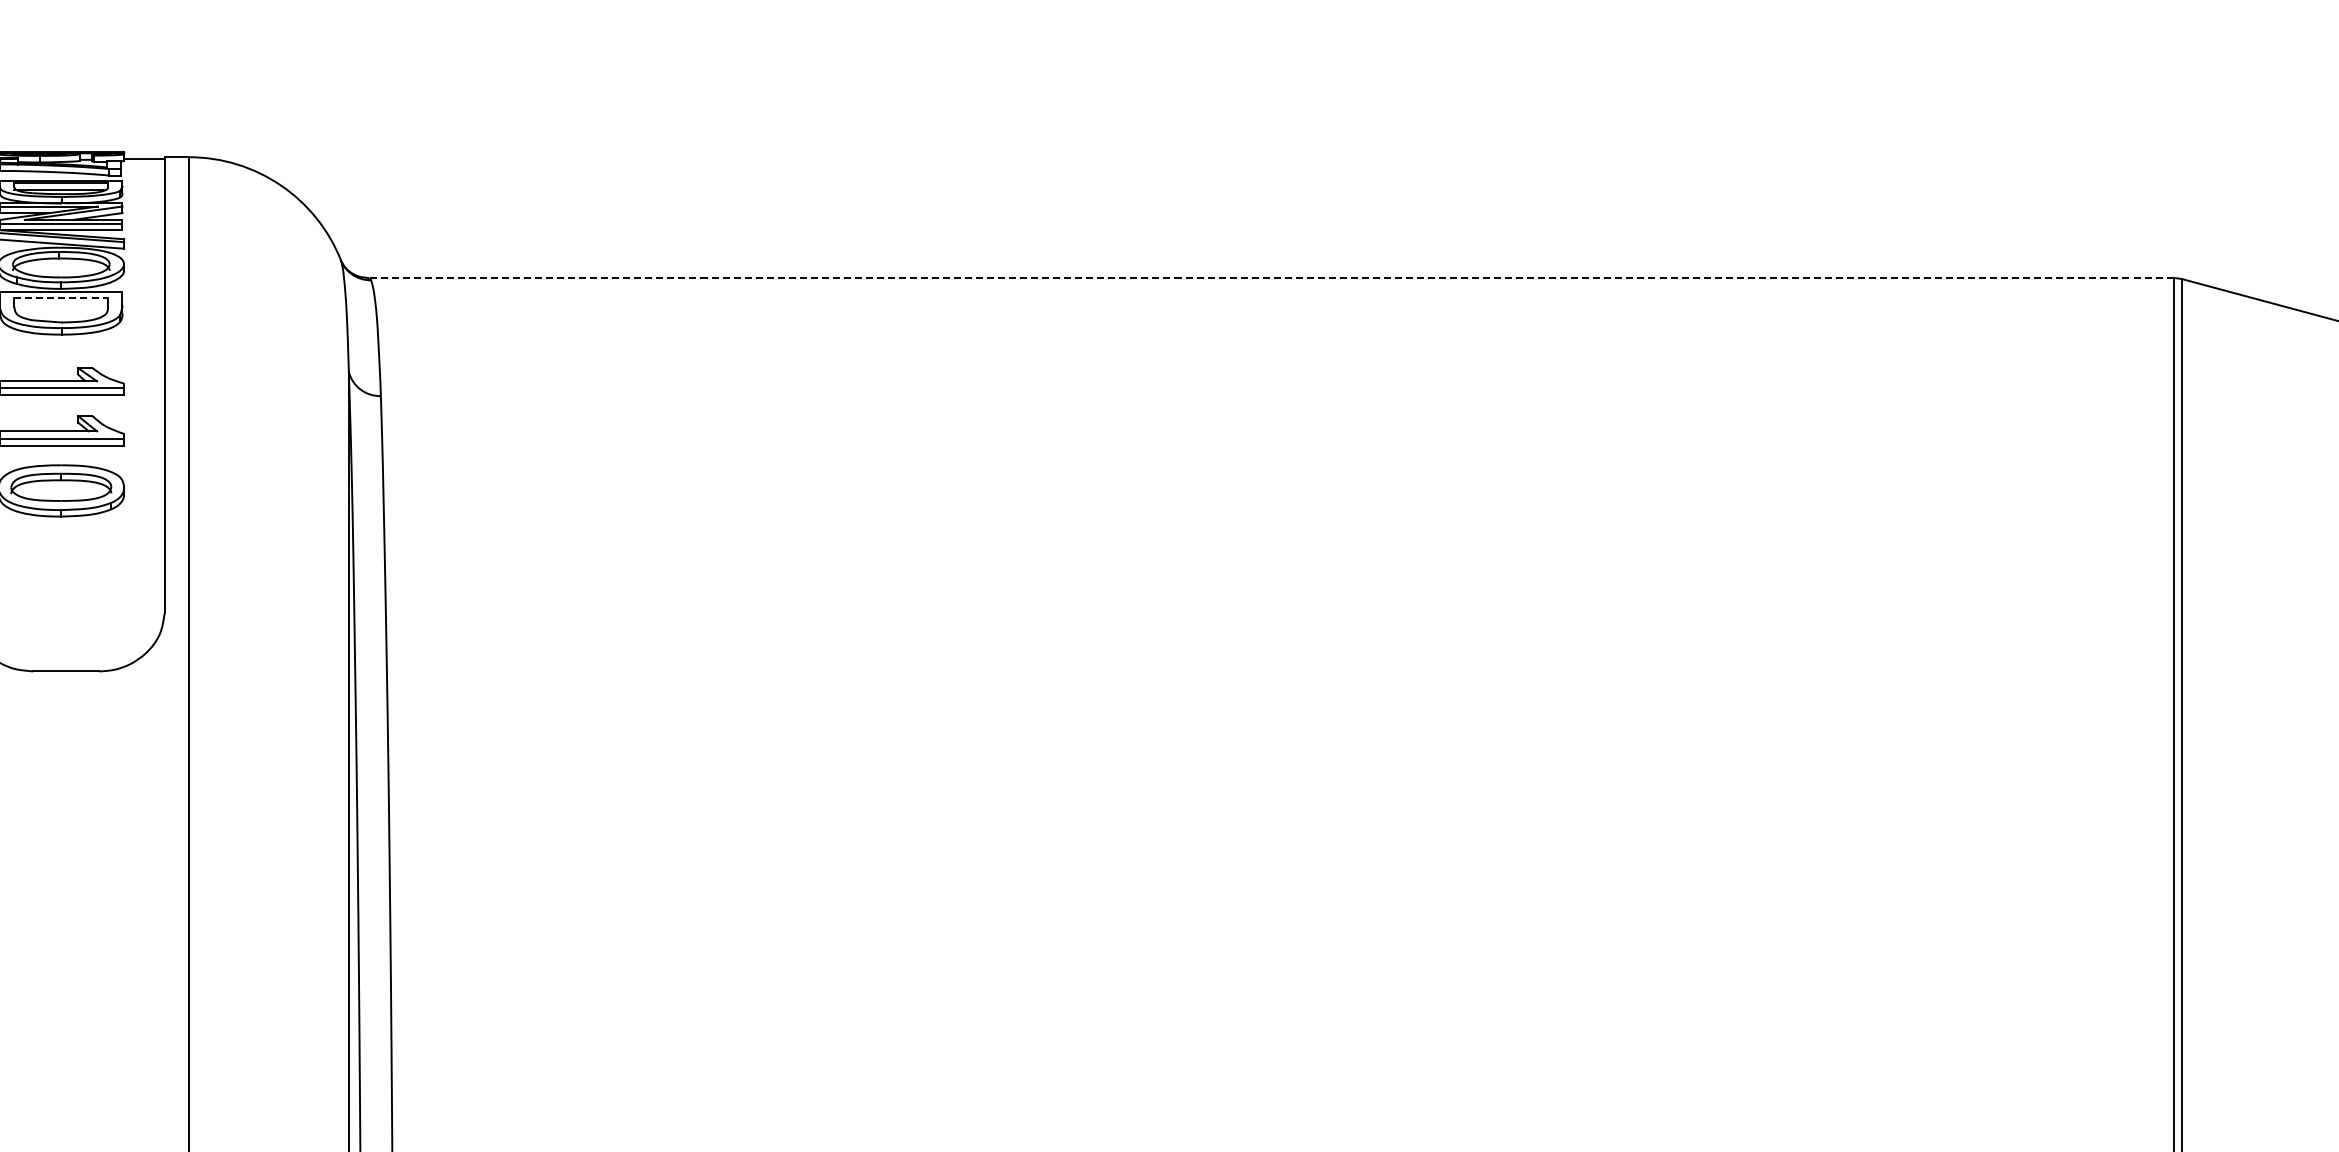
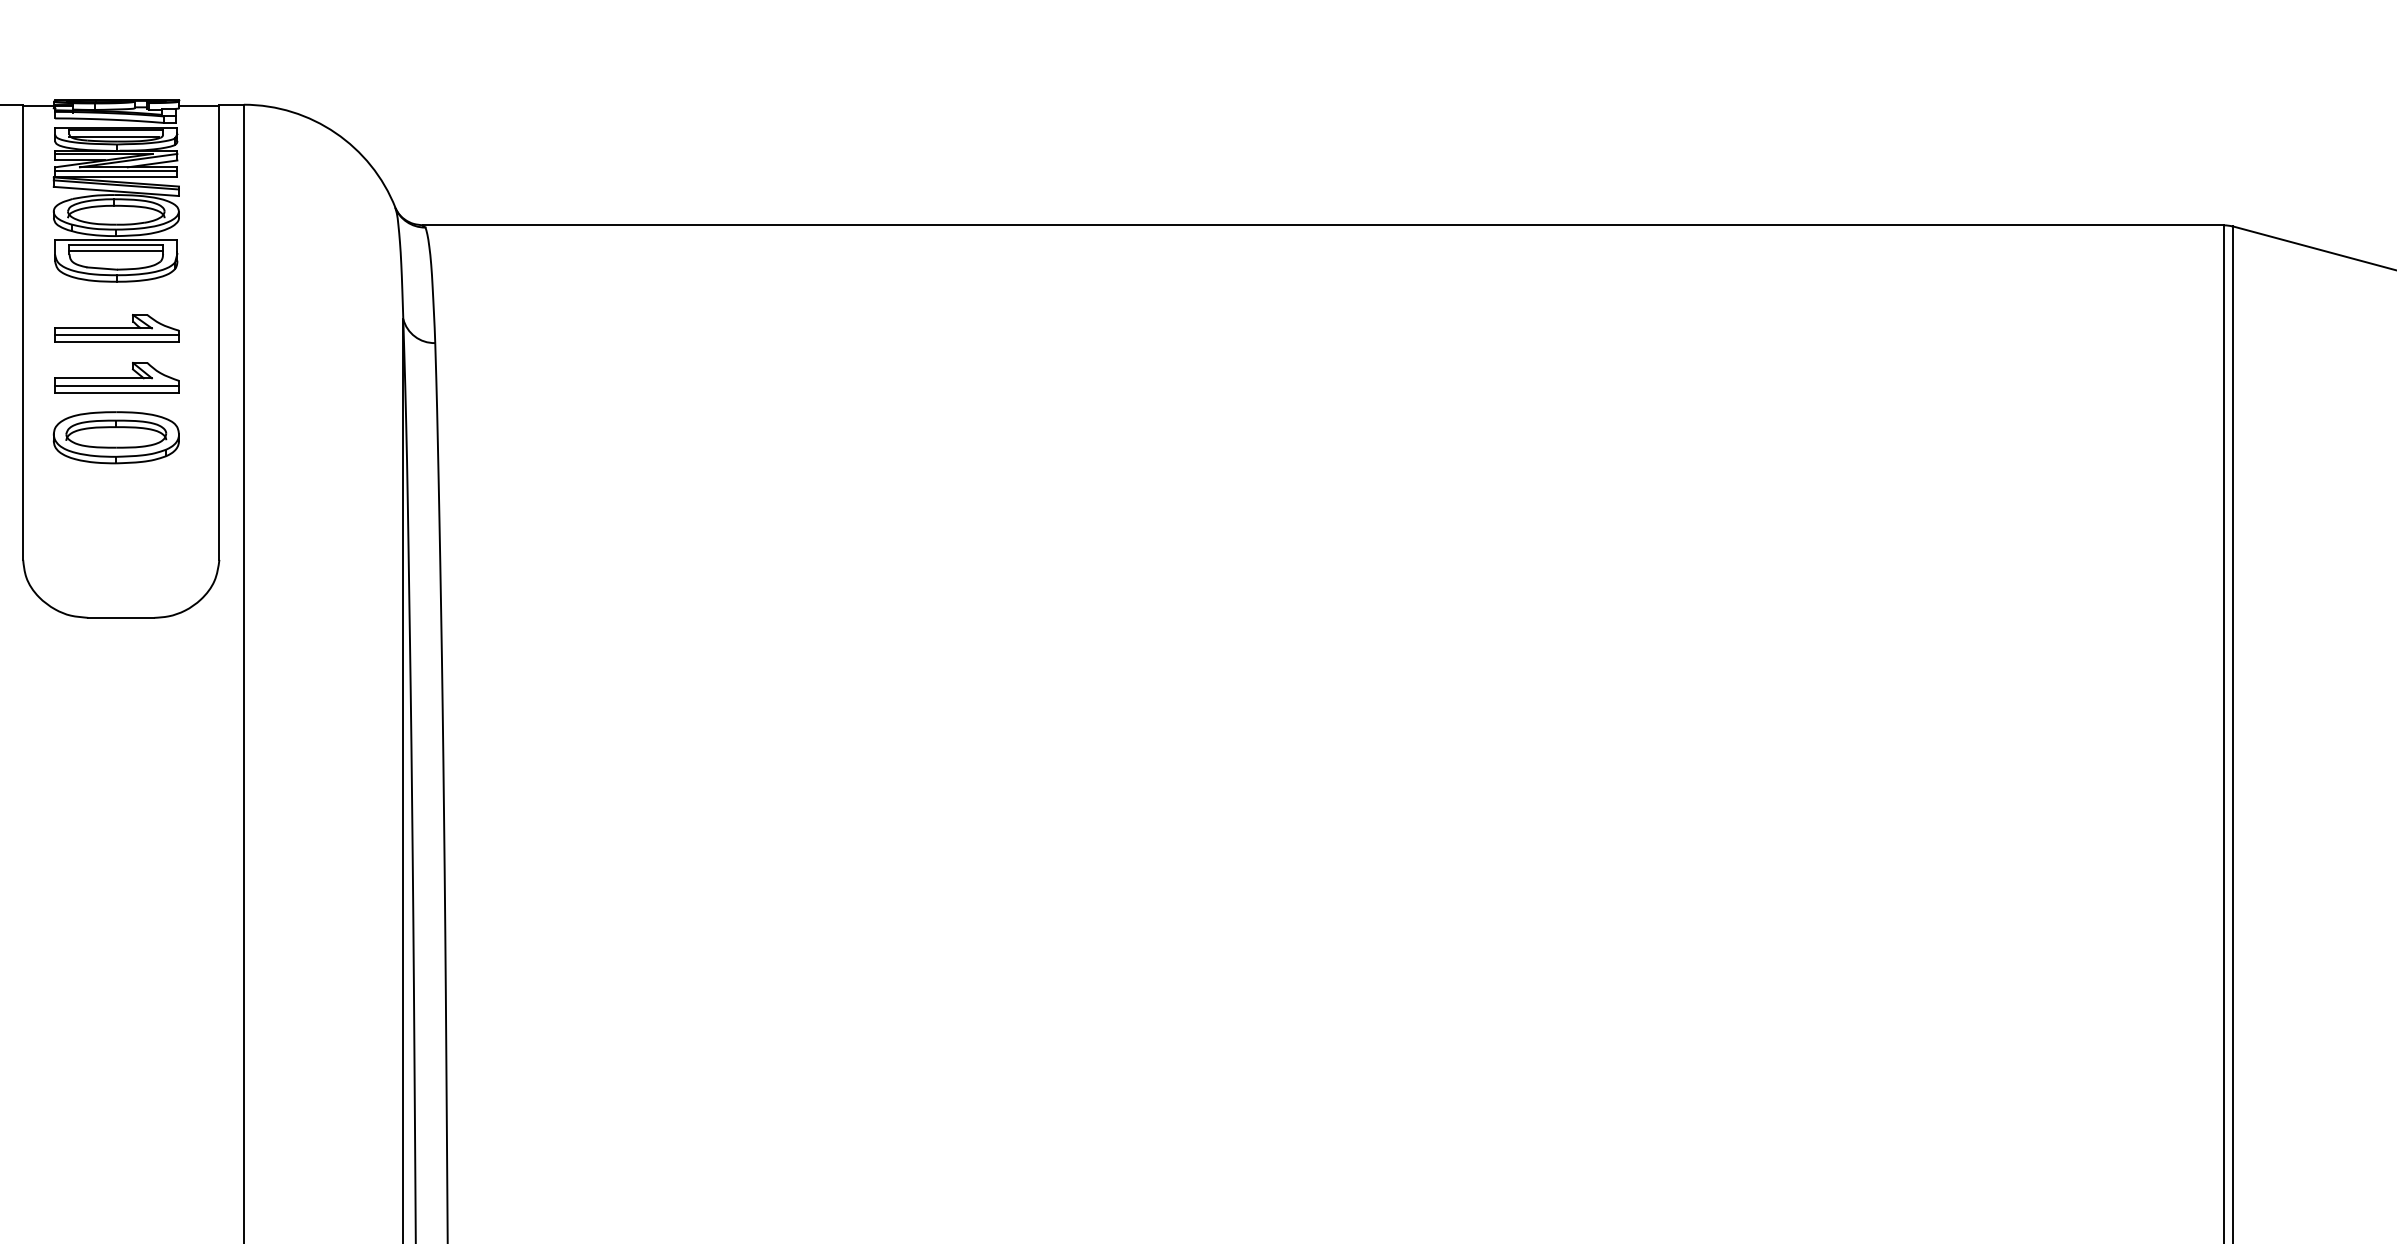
line: (1271, 278) -> (1323, 225), dashed -> solid
line: (61, 297) -> (116, 244), dashed -> solid
line: (61, 304) -> (116, 251), added

